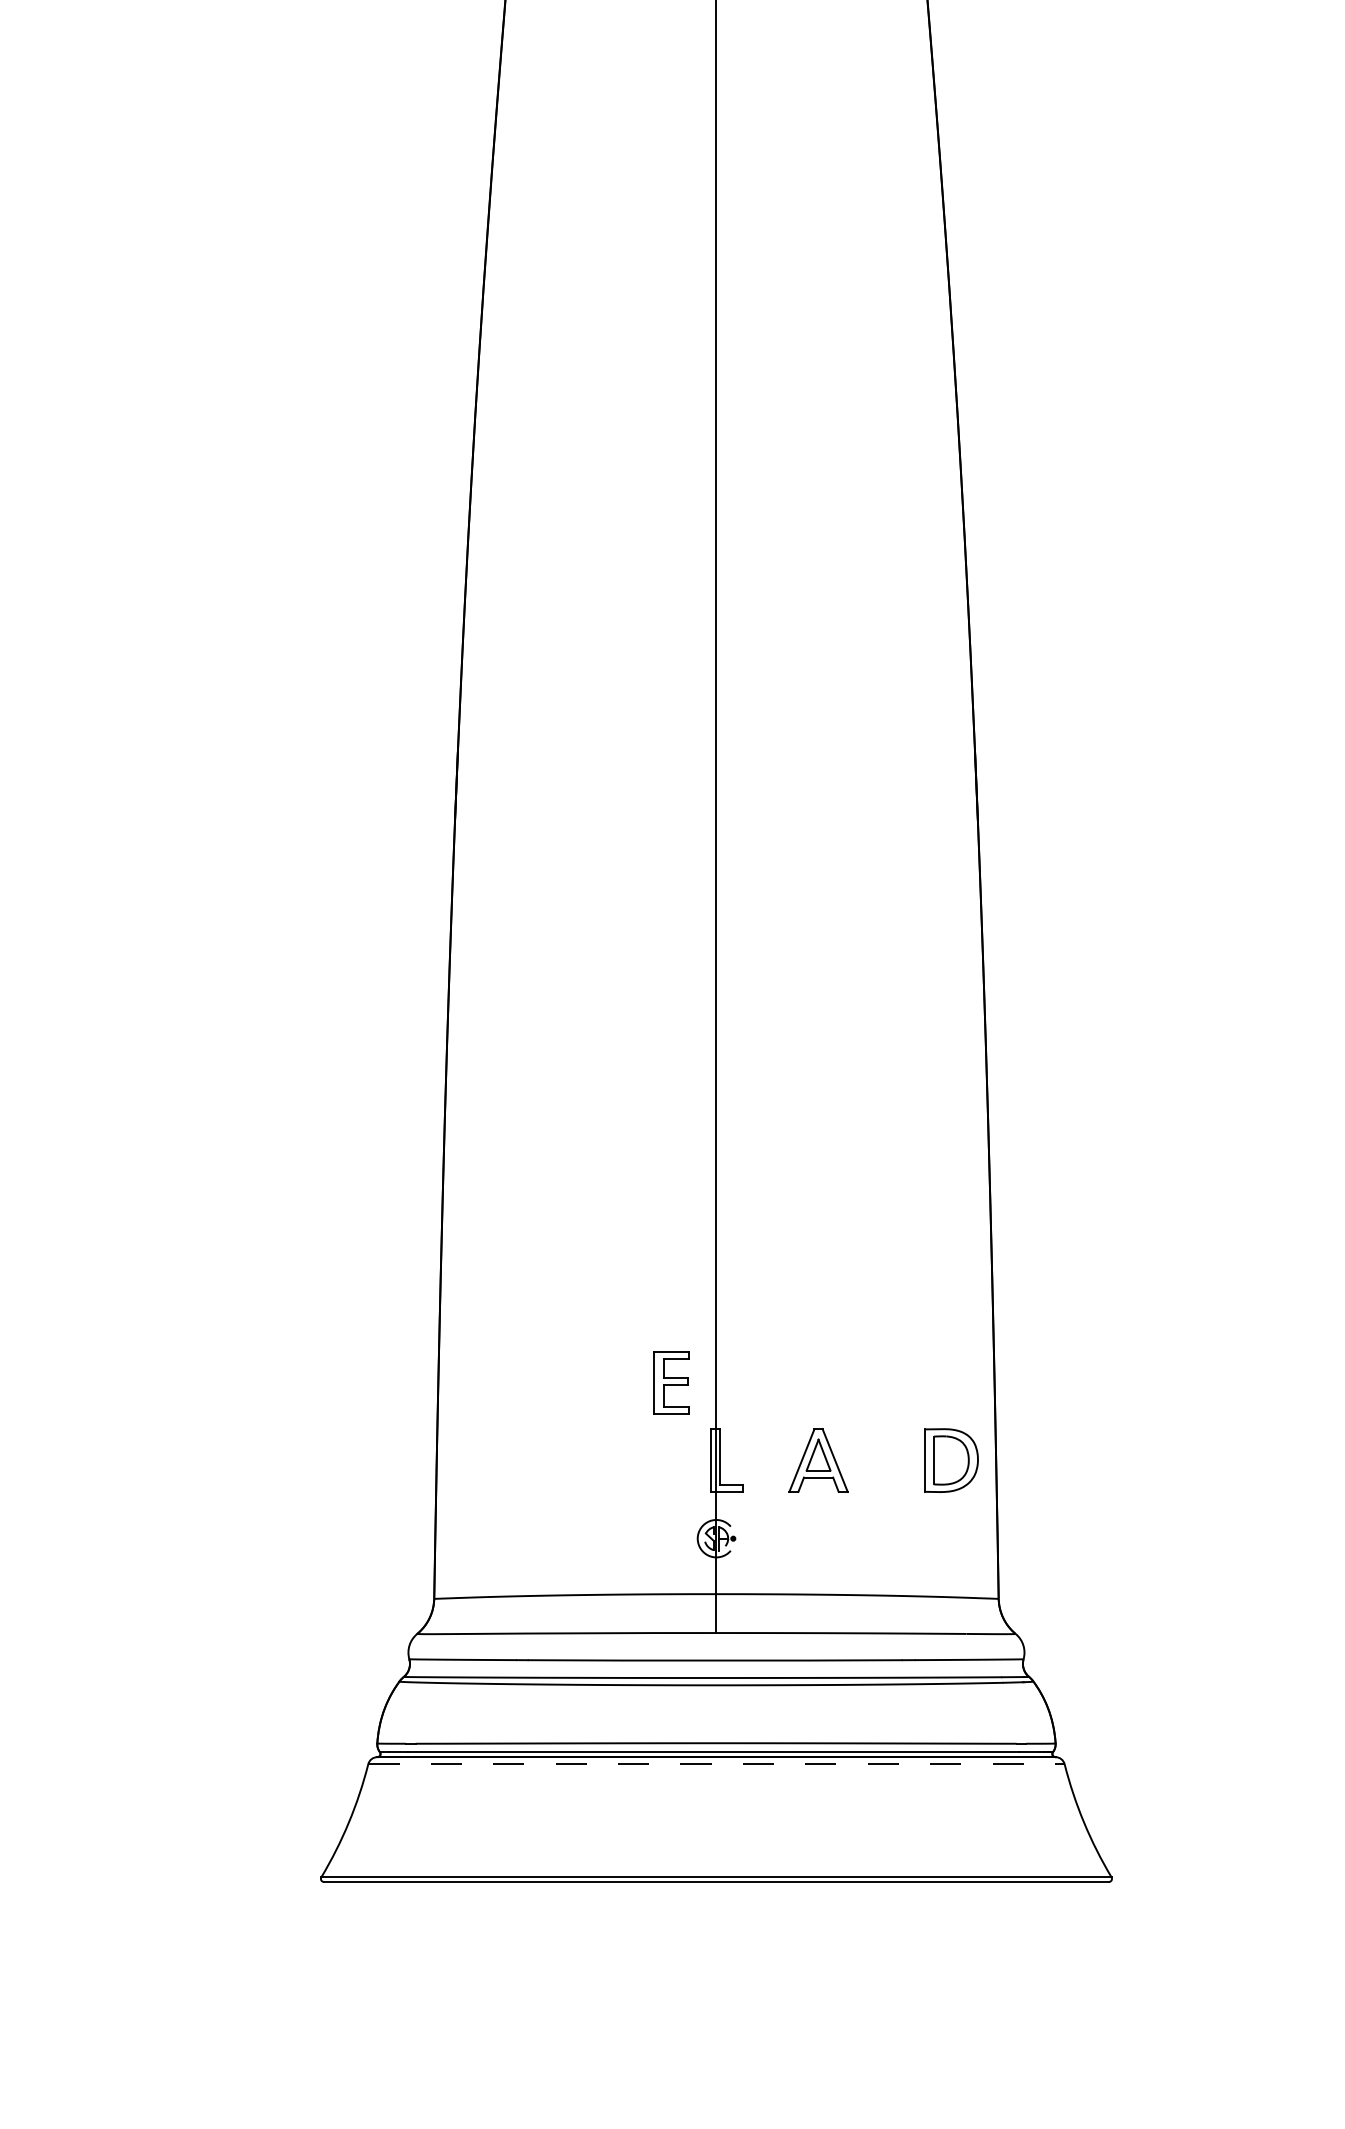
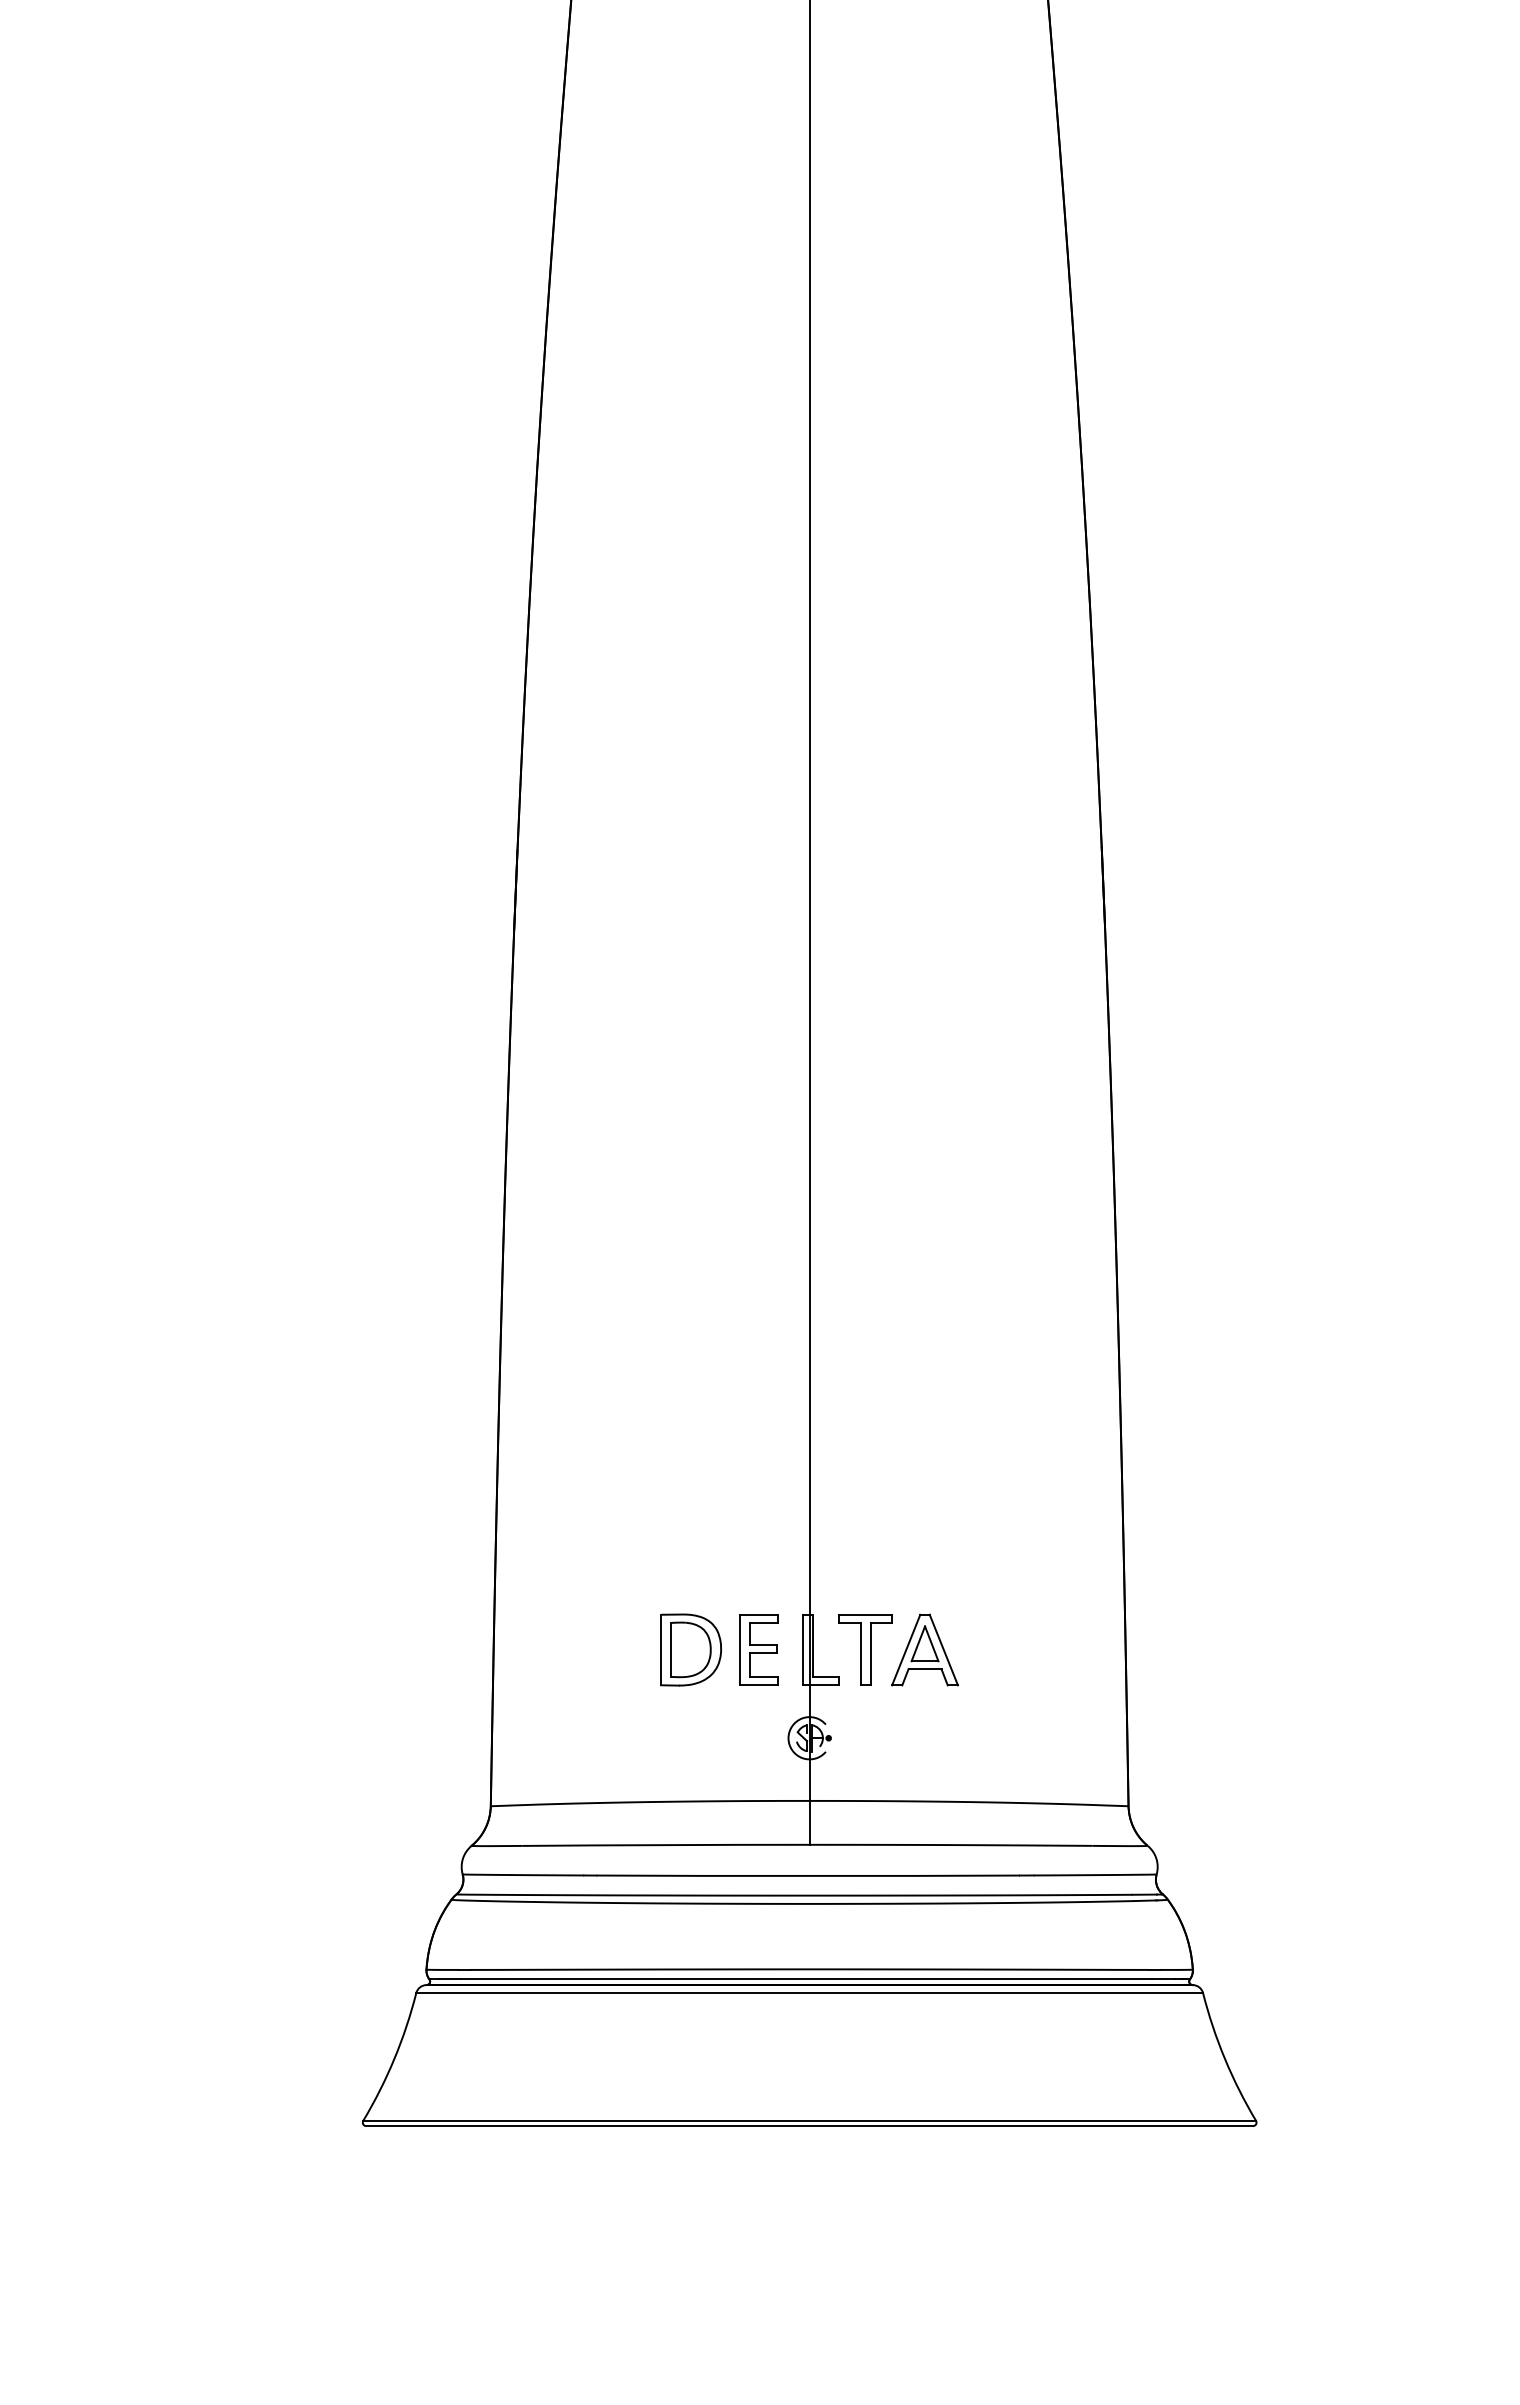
part: (671, 1382) -> (758, 1649), moved
part: (765, 1460) -> (865, 1649), added
part: (951, 1460) -> (691, 1649), moved
line: (717, 1764) -> (810, 1993), dashed -> solid

